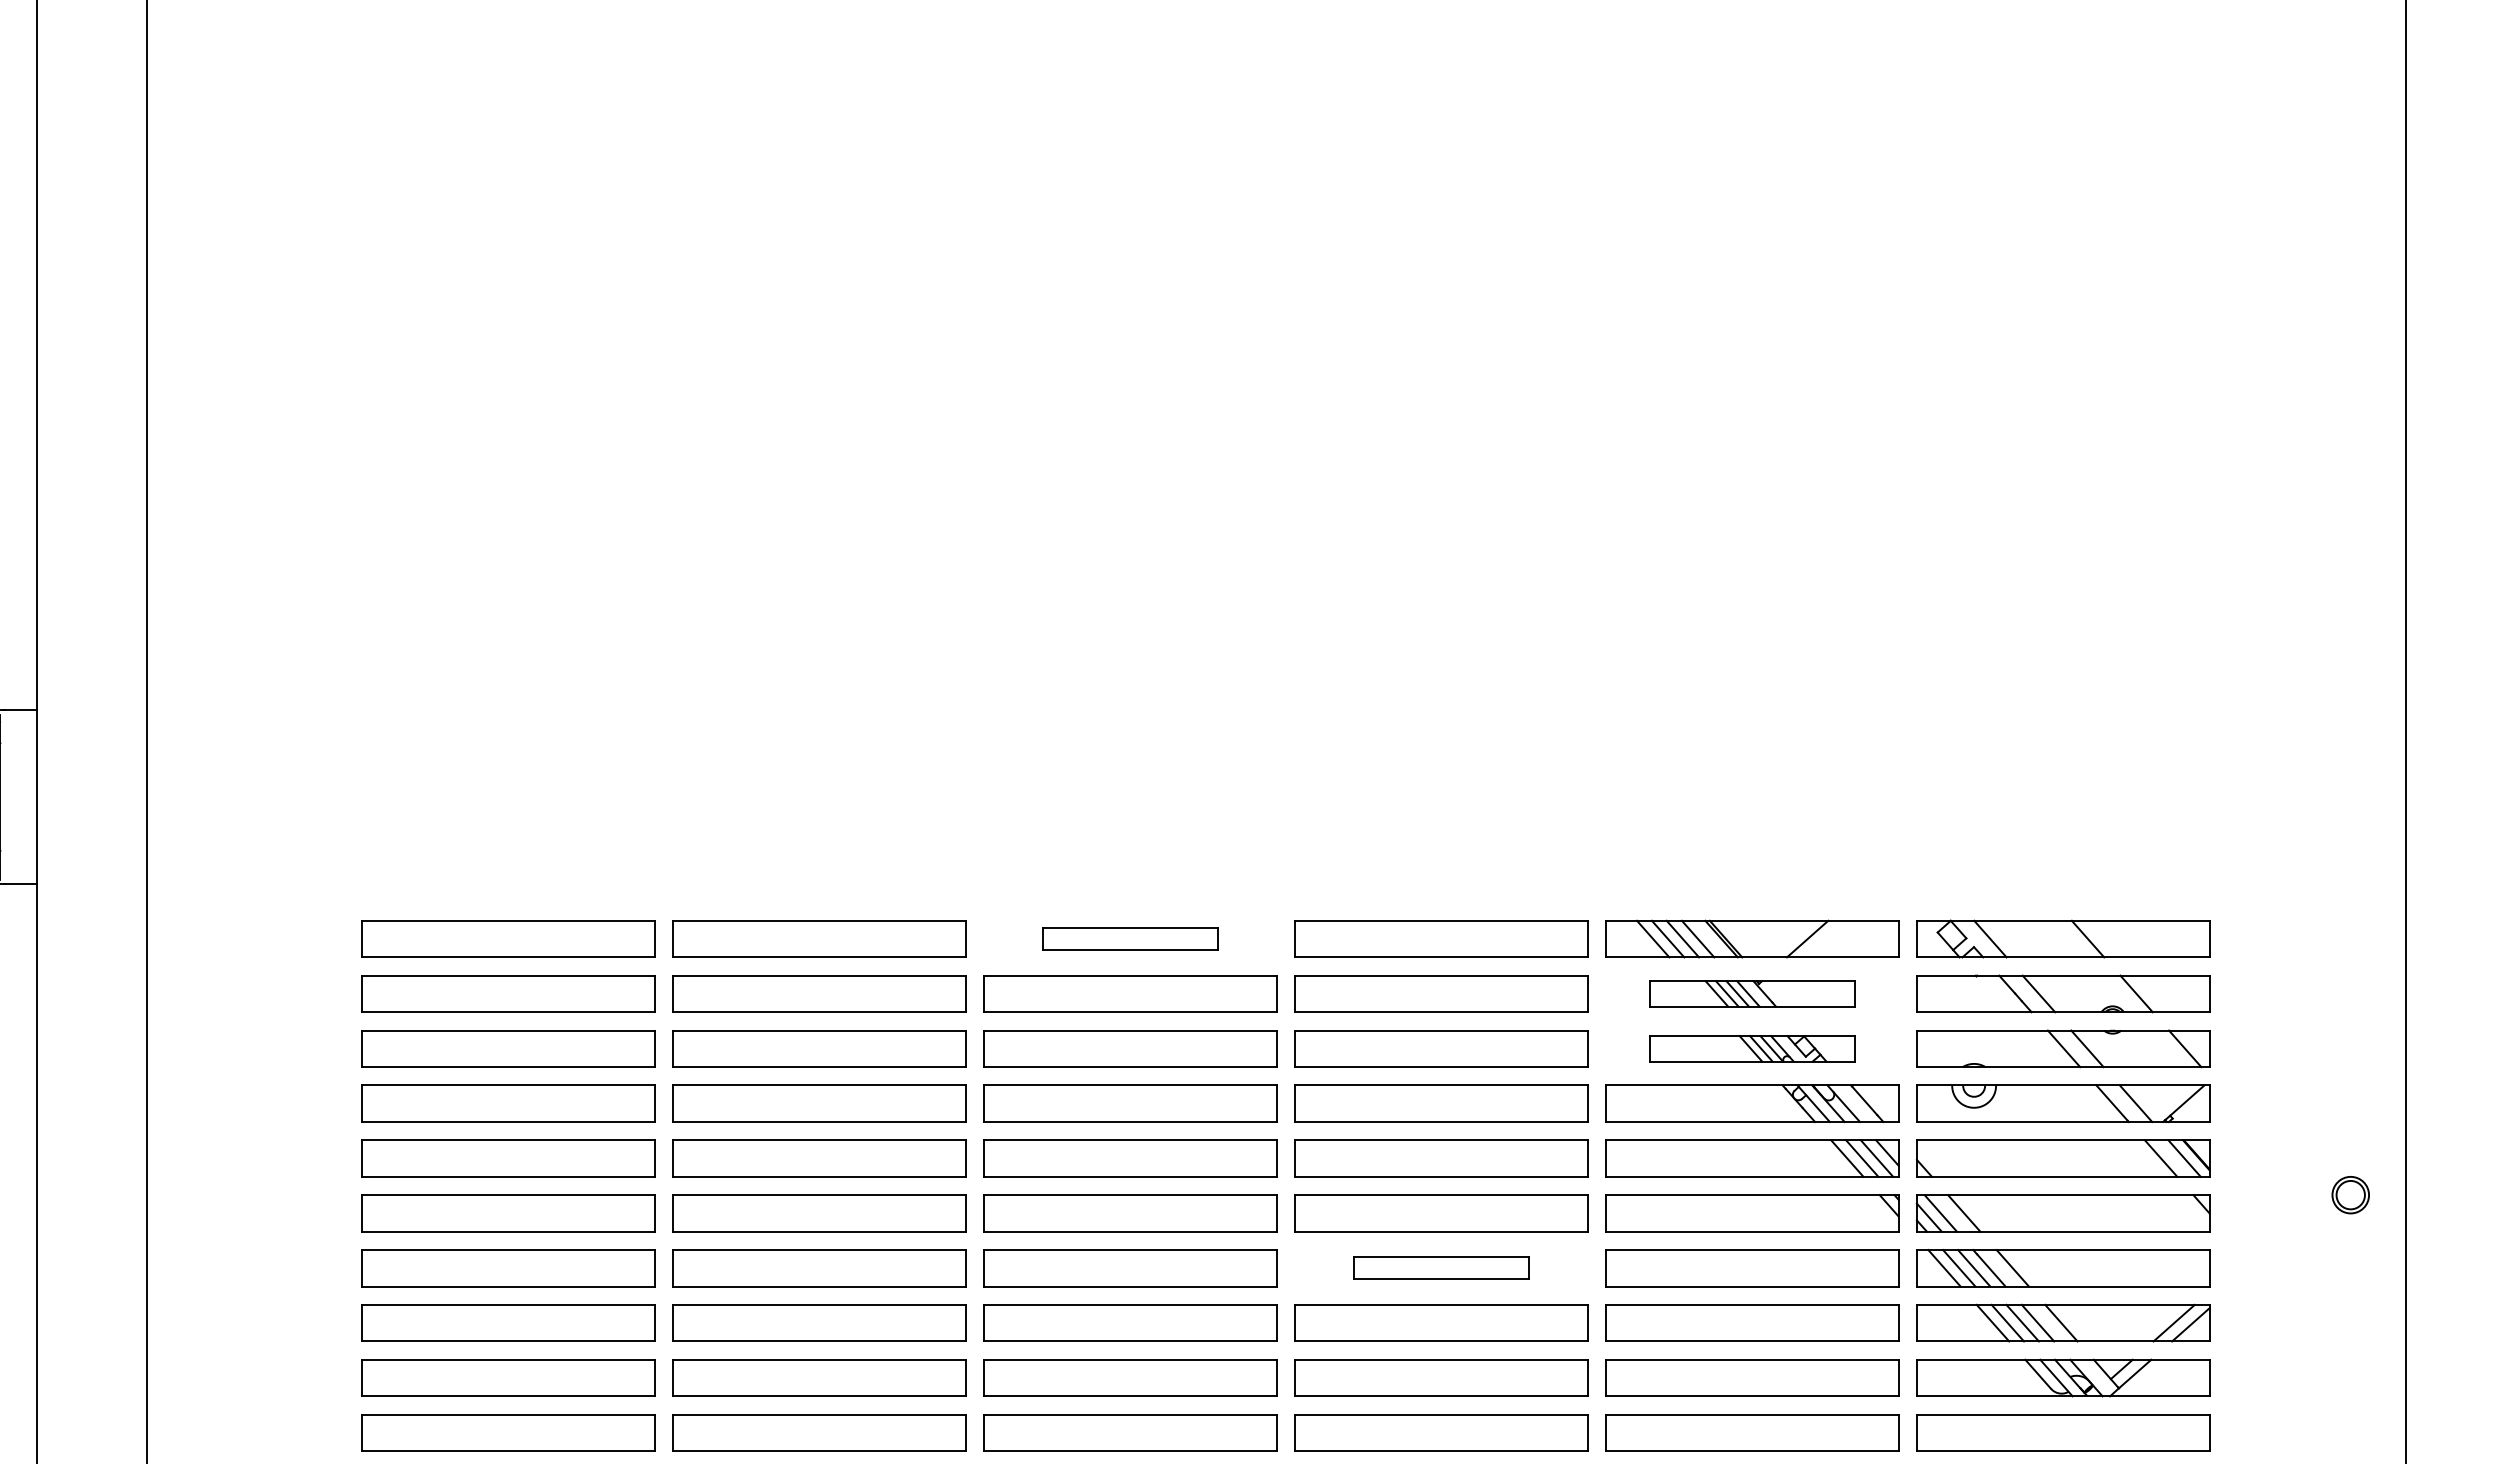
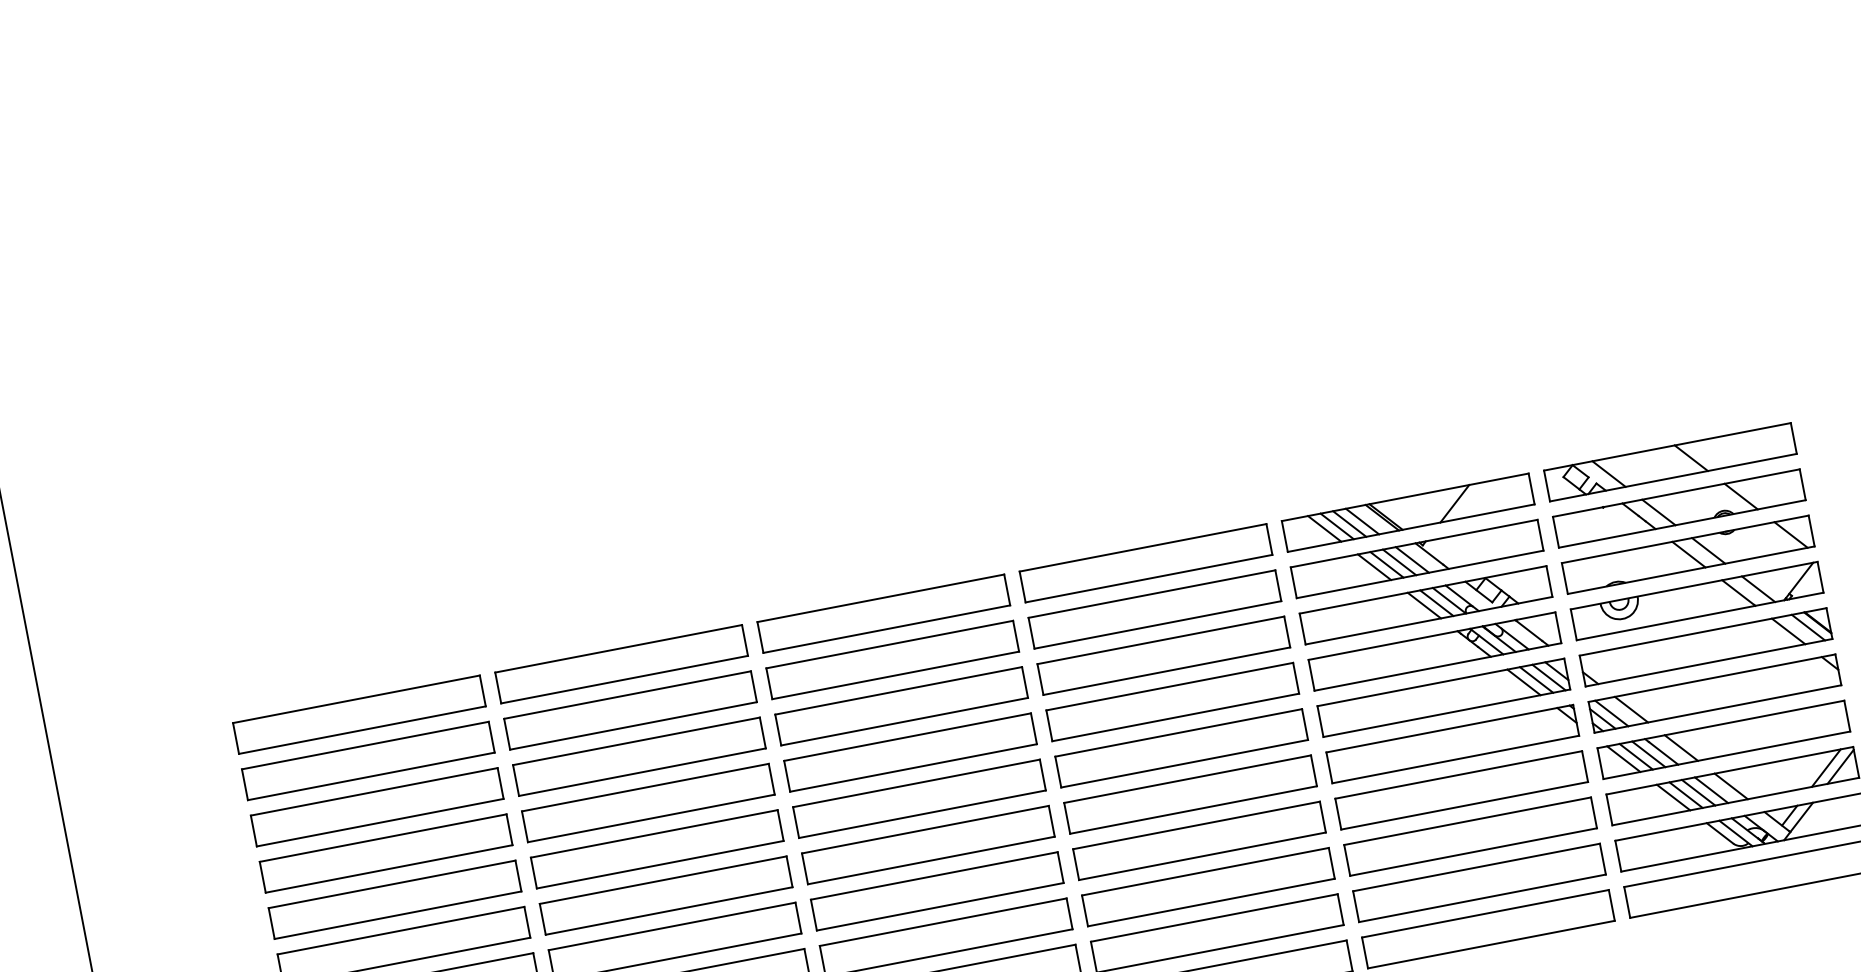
part: (1130, 938) -> (883, 613), size x1.67
part: (1752, 993) -> (1417, 558), size x1.43
part: (1752, 1048) -> (1426, 604), size x1.43
part: (1441, 1268) -> (1199, 841), size x1.67

